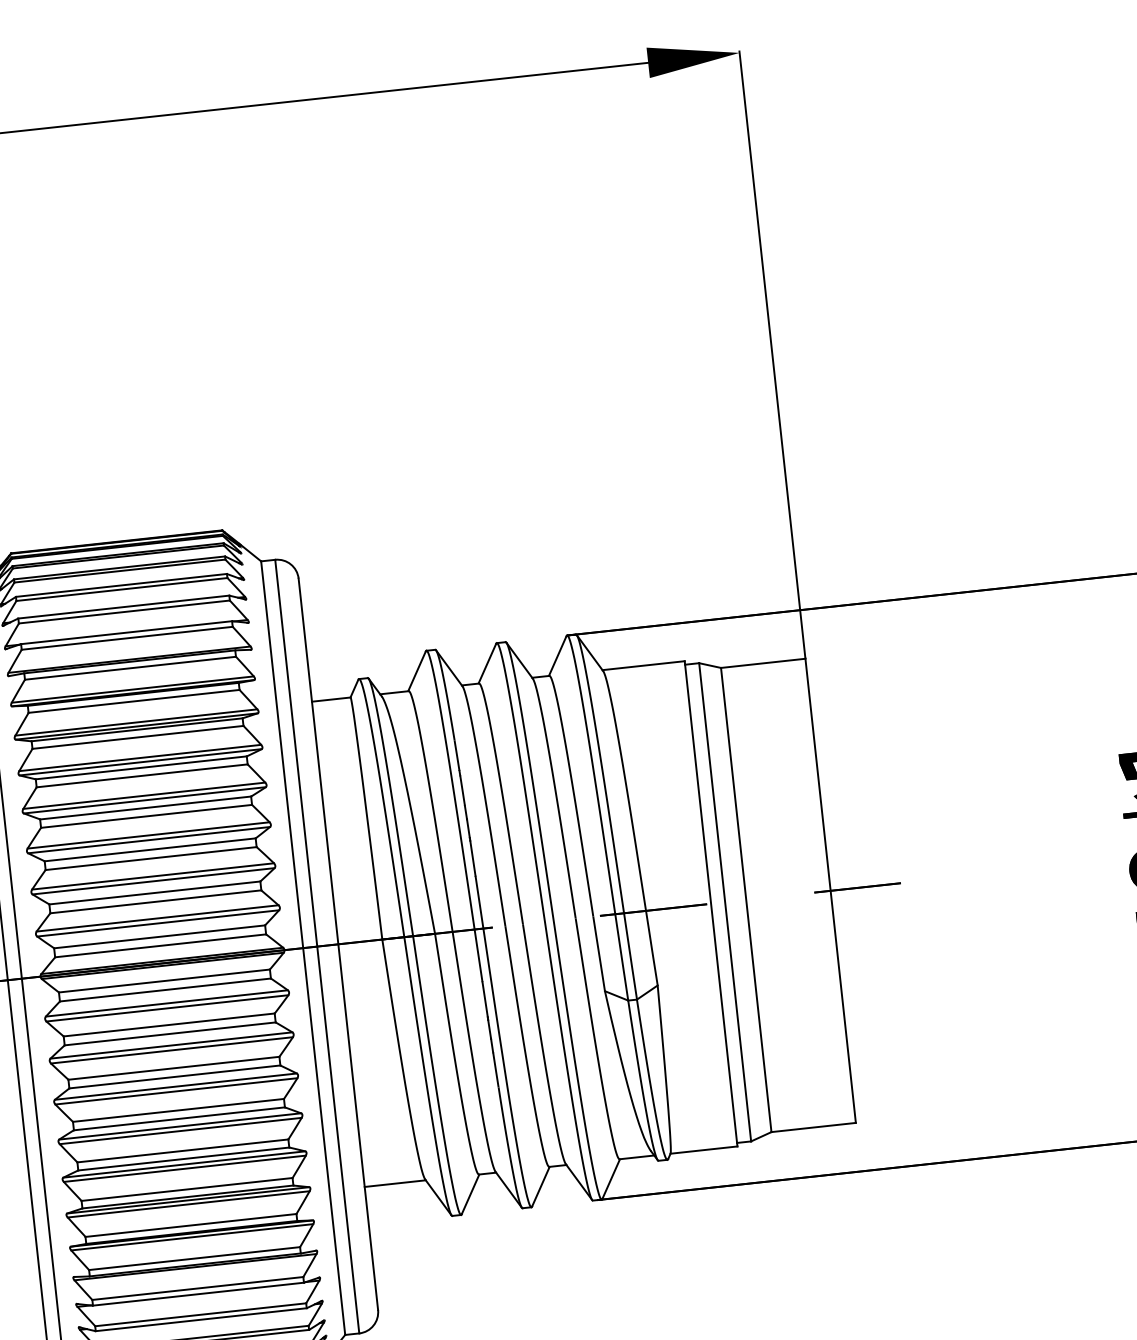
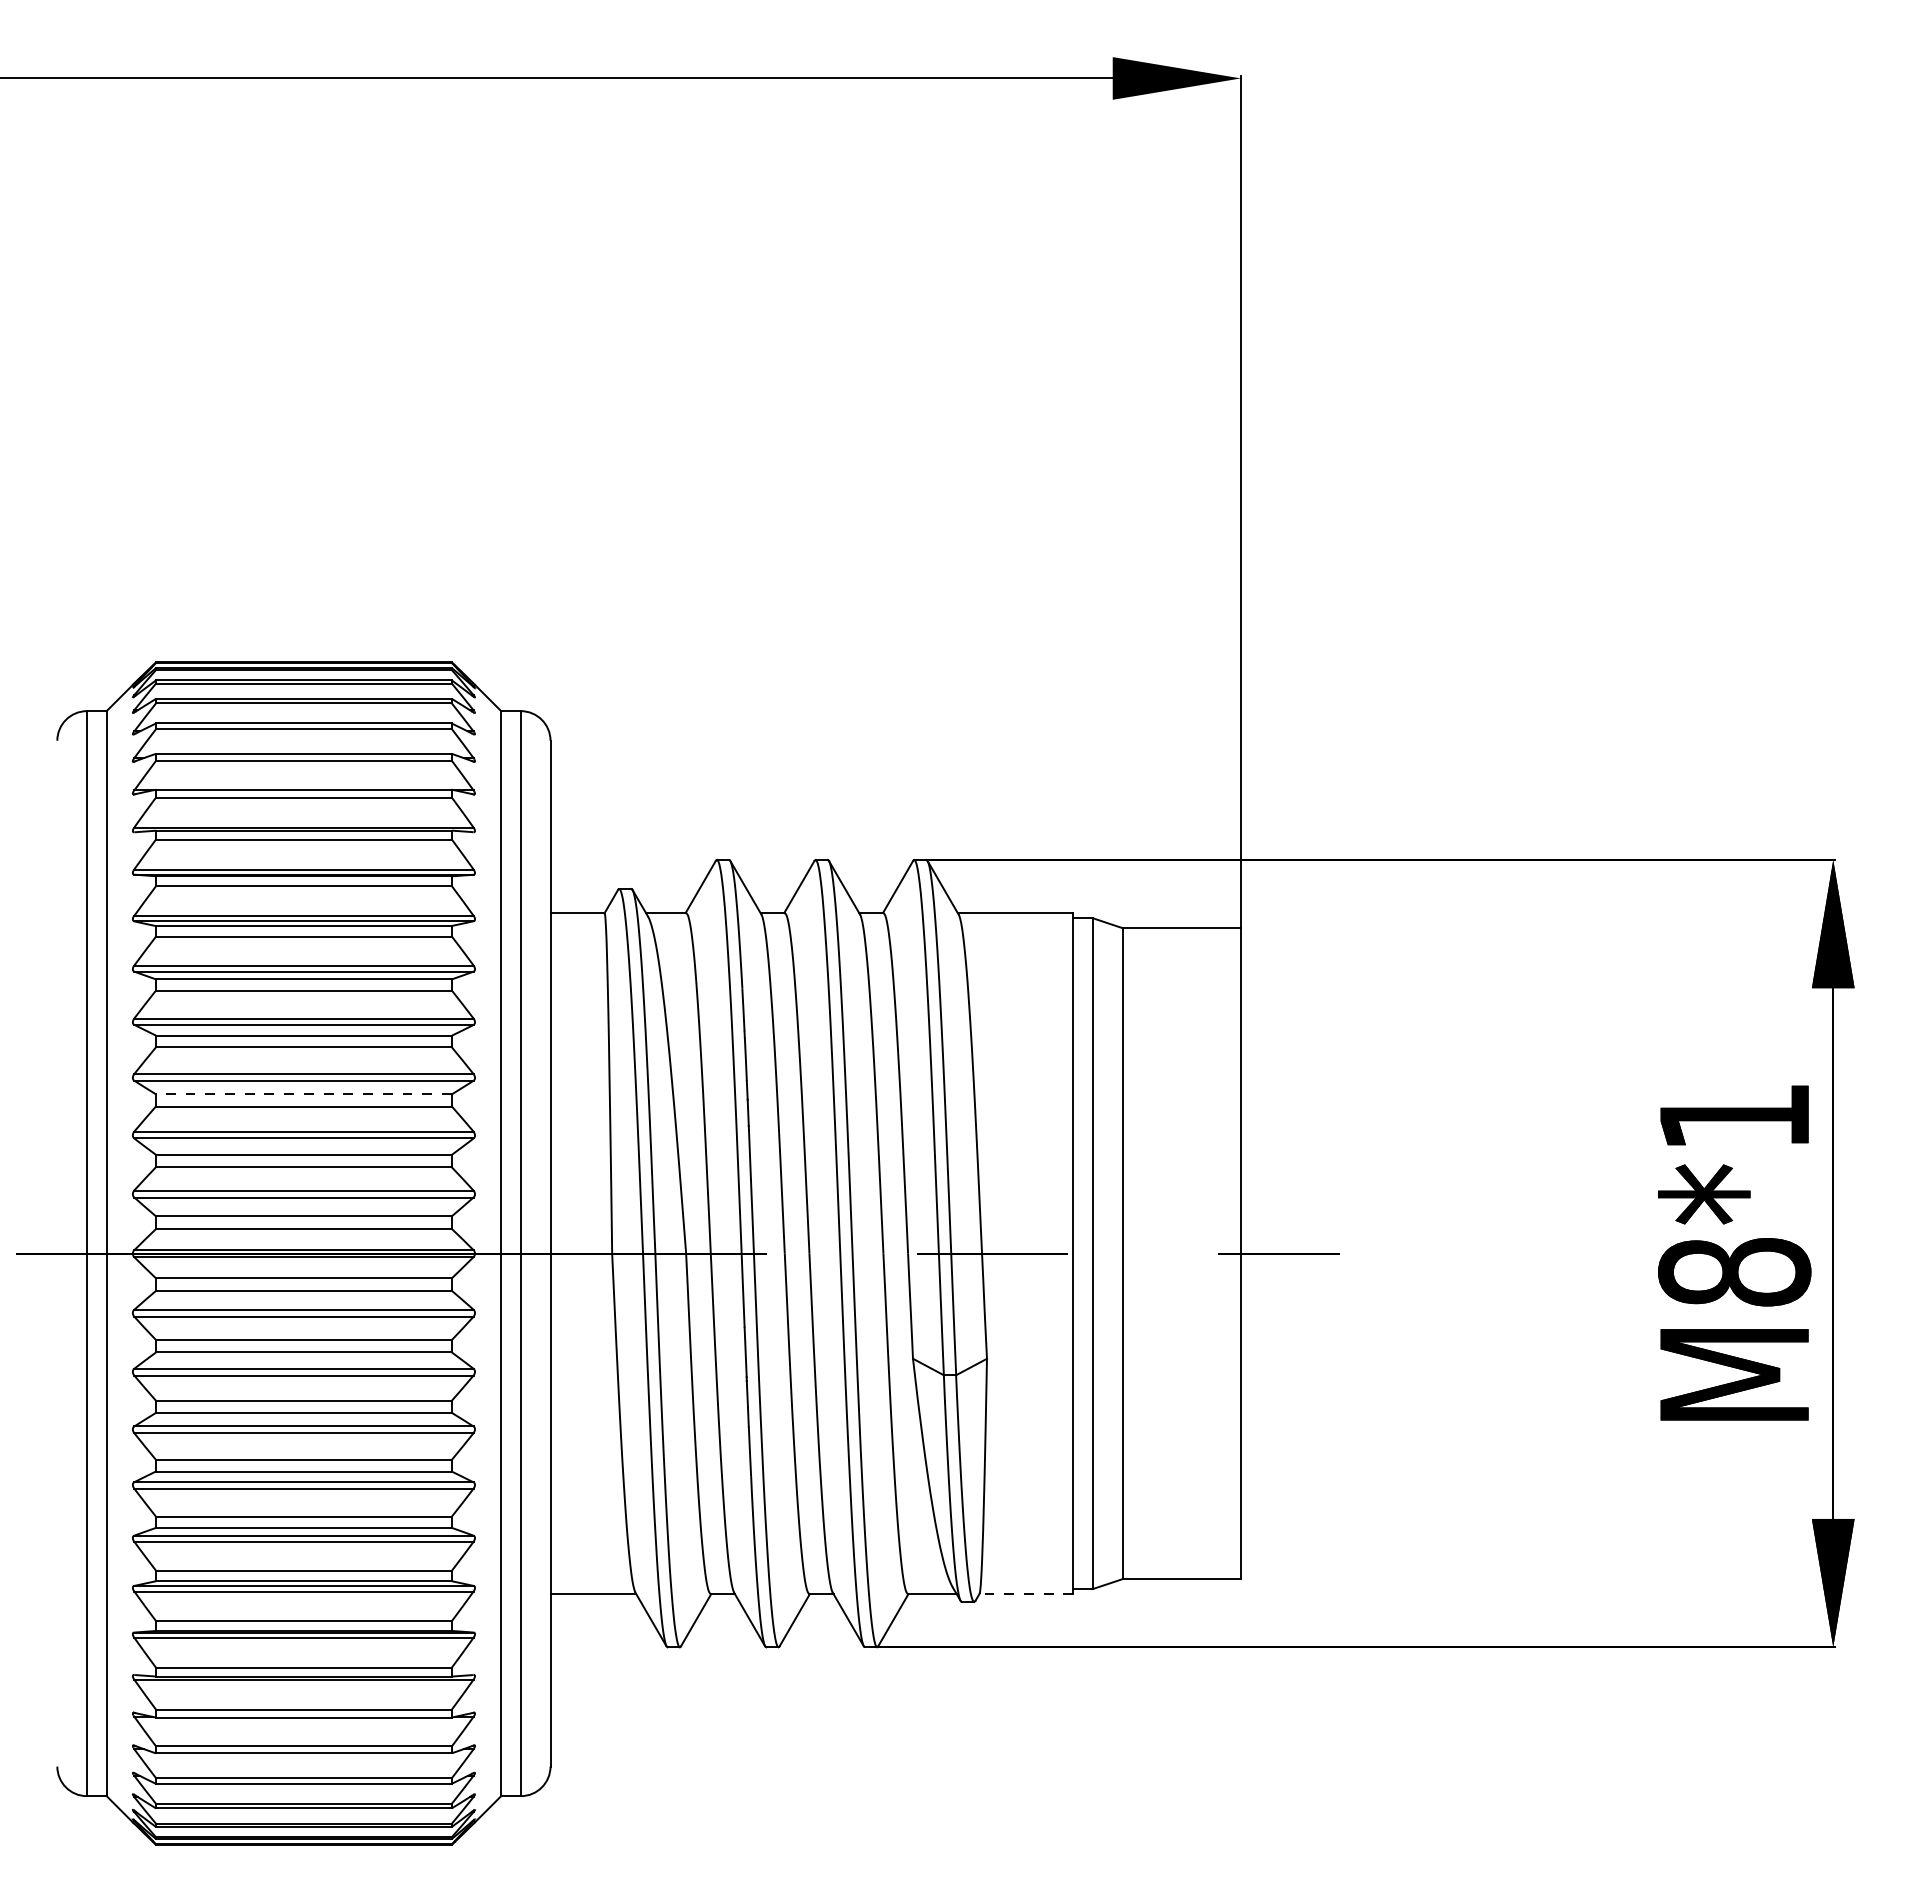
line: (149, 849) -> (303, 1094), solid -> dashed
line: (704, 1149) -> (1026, 1593), solid -> dashed

